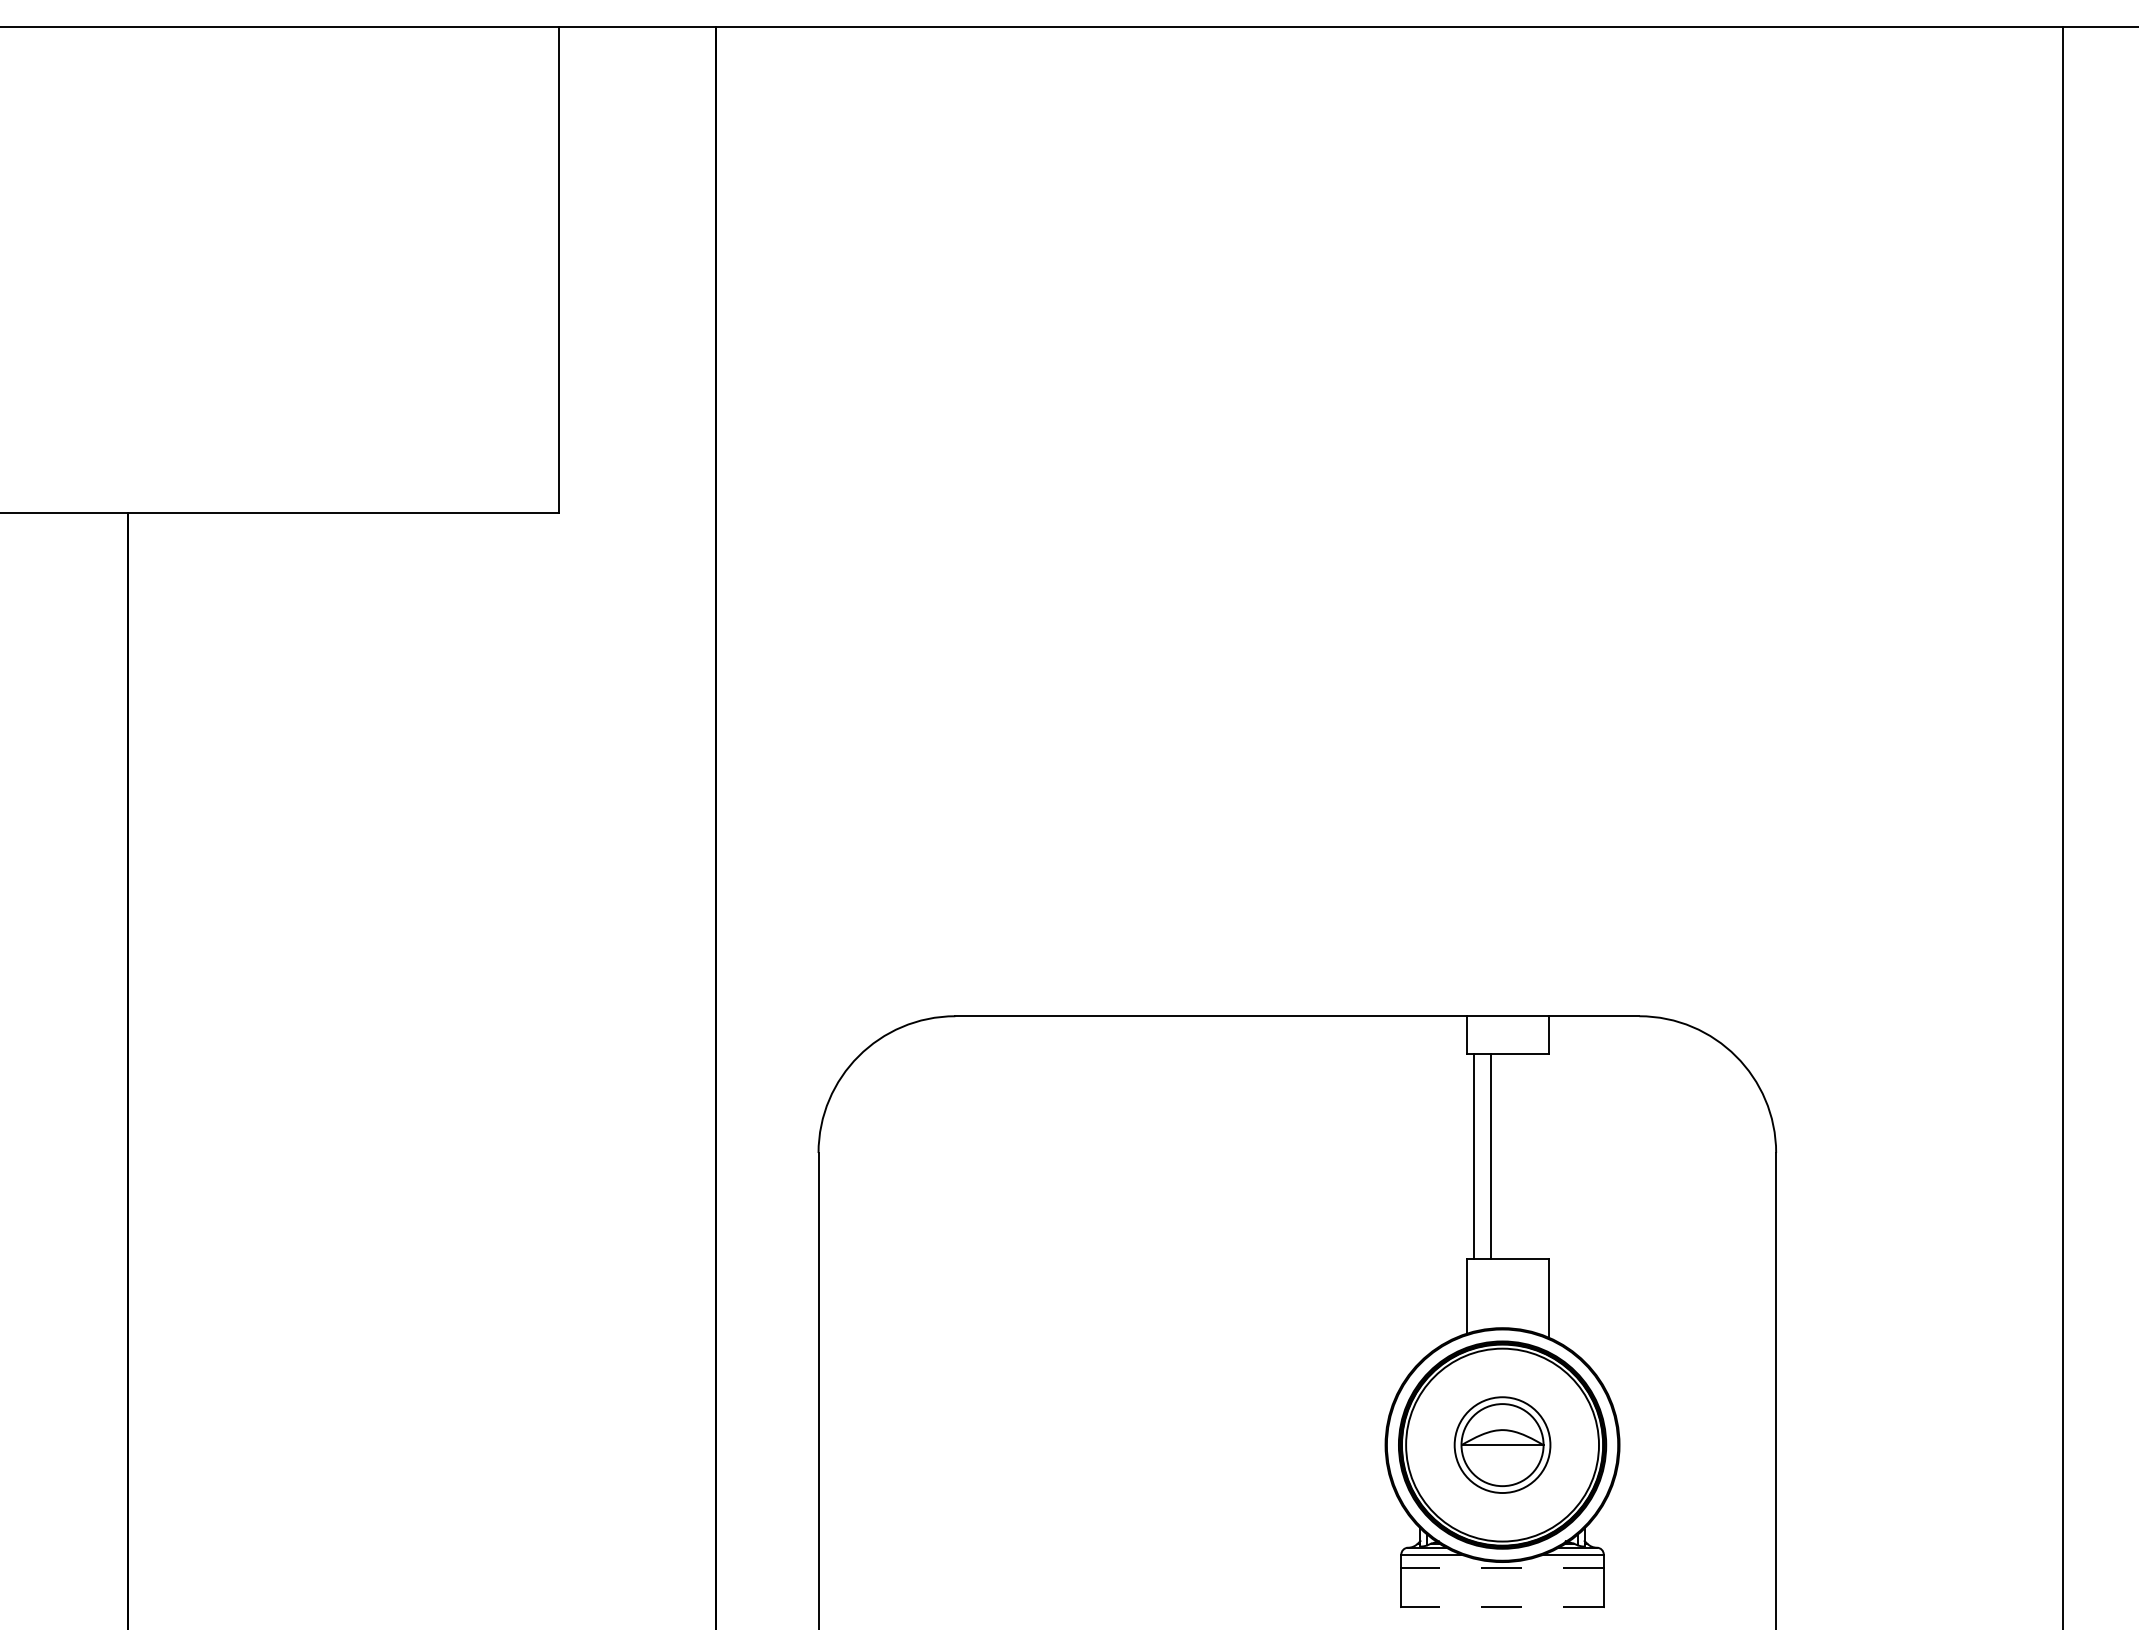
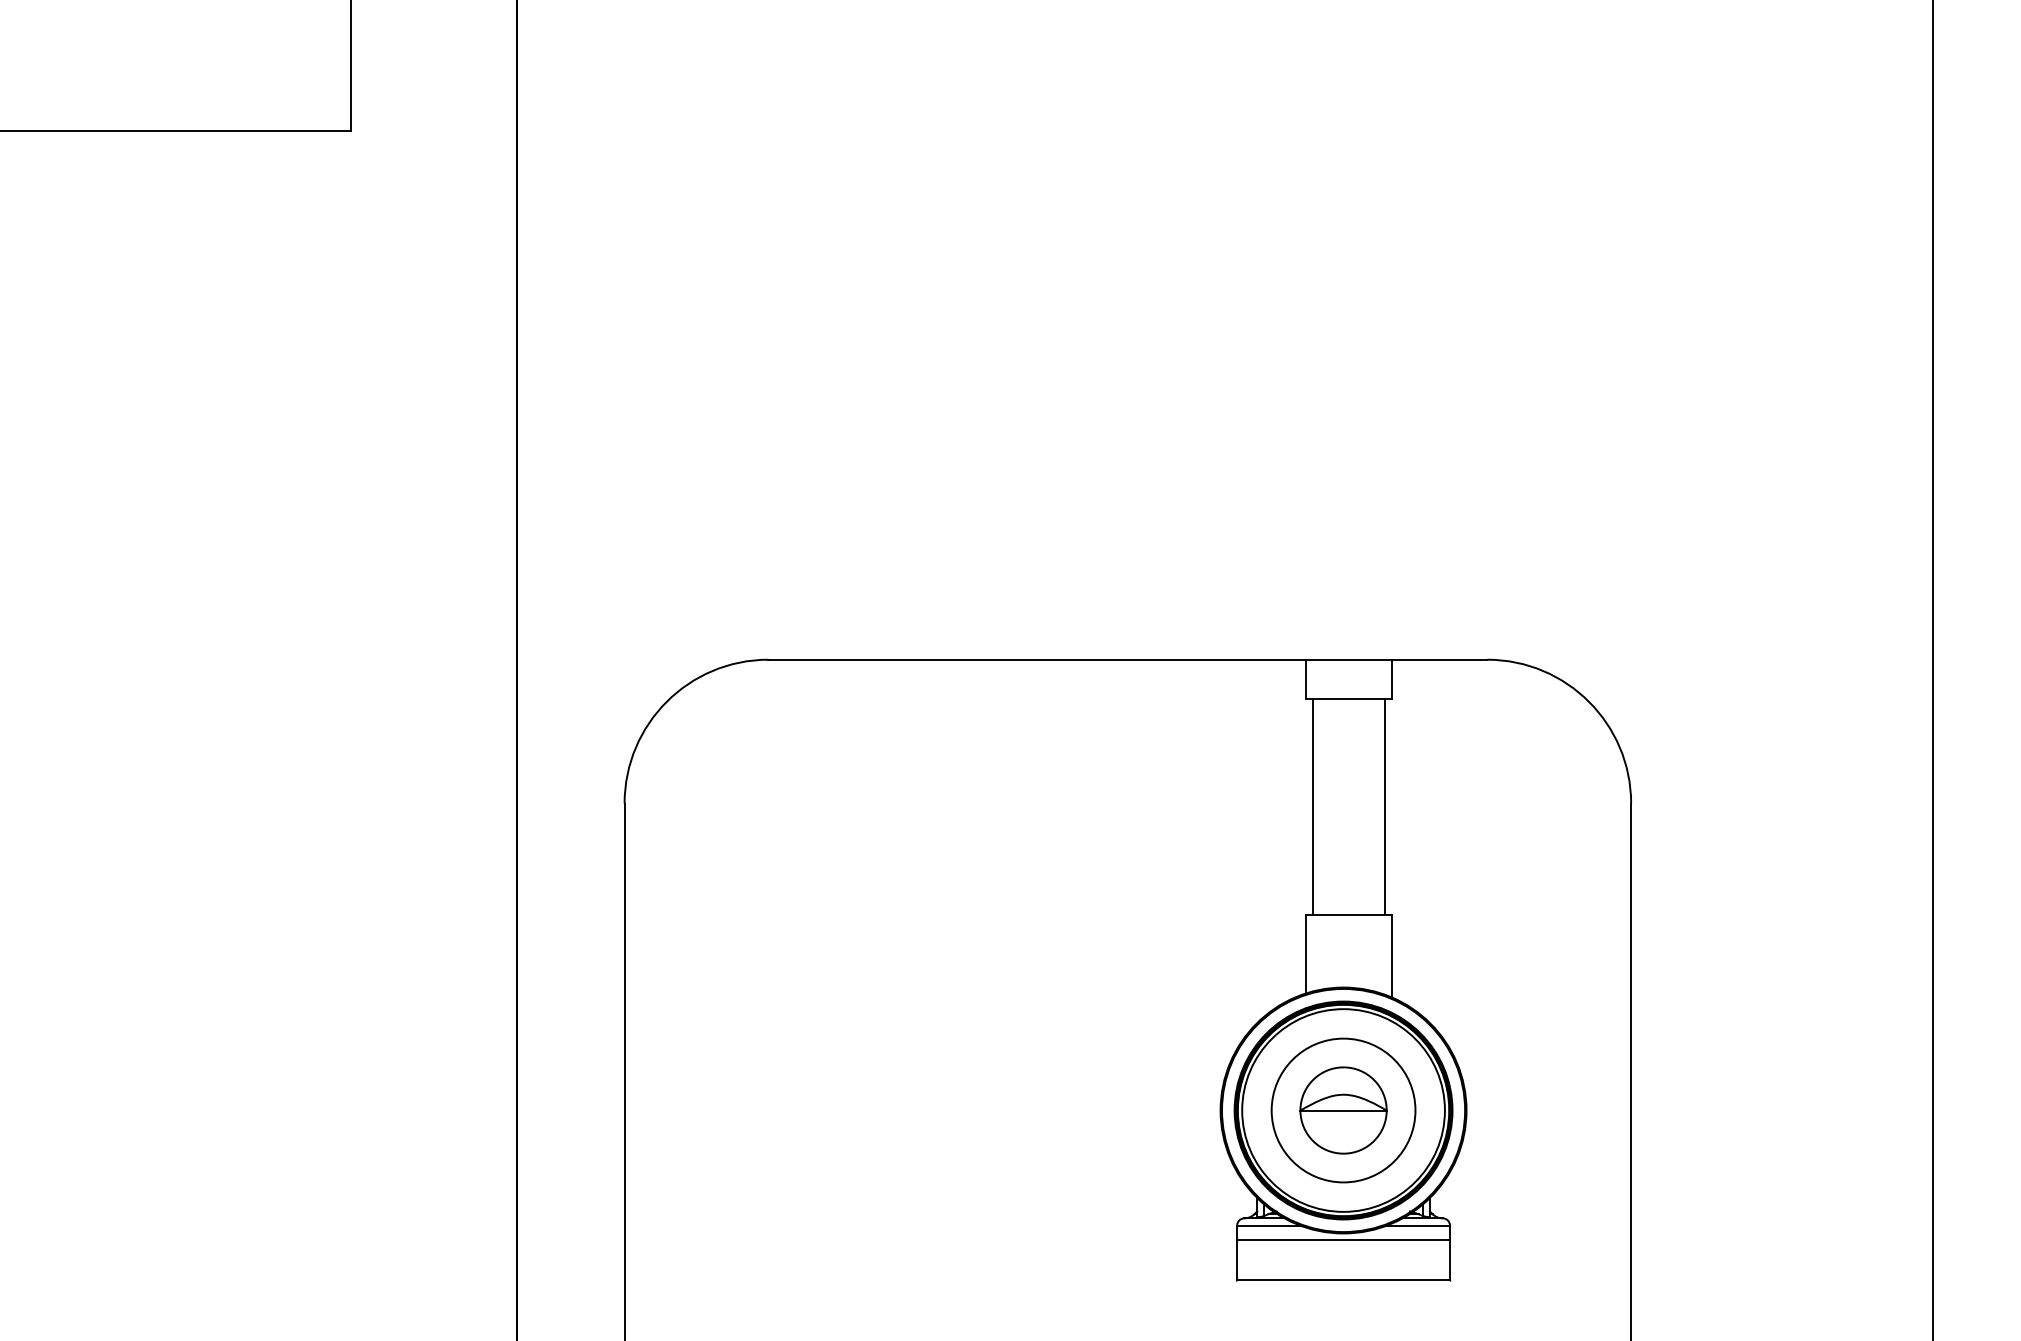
line: (1491, 1156) -> (1385, 807), moved
circle: (1502, 1444) -> (1343, 1109), size x1.43
line: (1502, 1568) -> (1343, 1240), dashed -> solid
line: (1502, 1606) -> (1343, 1280), dashed -> solid

